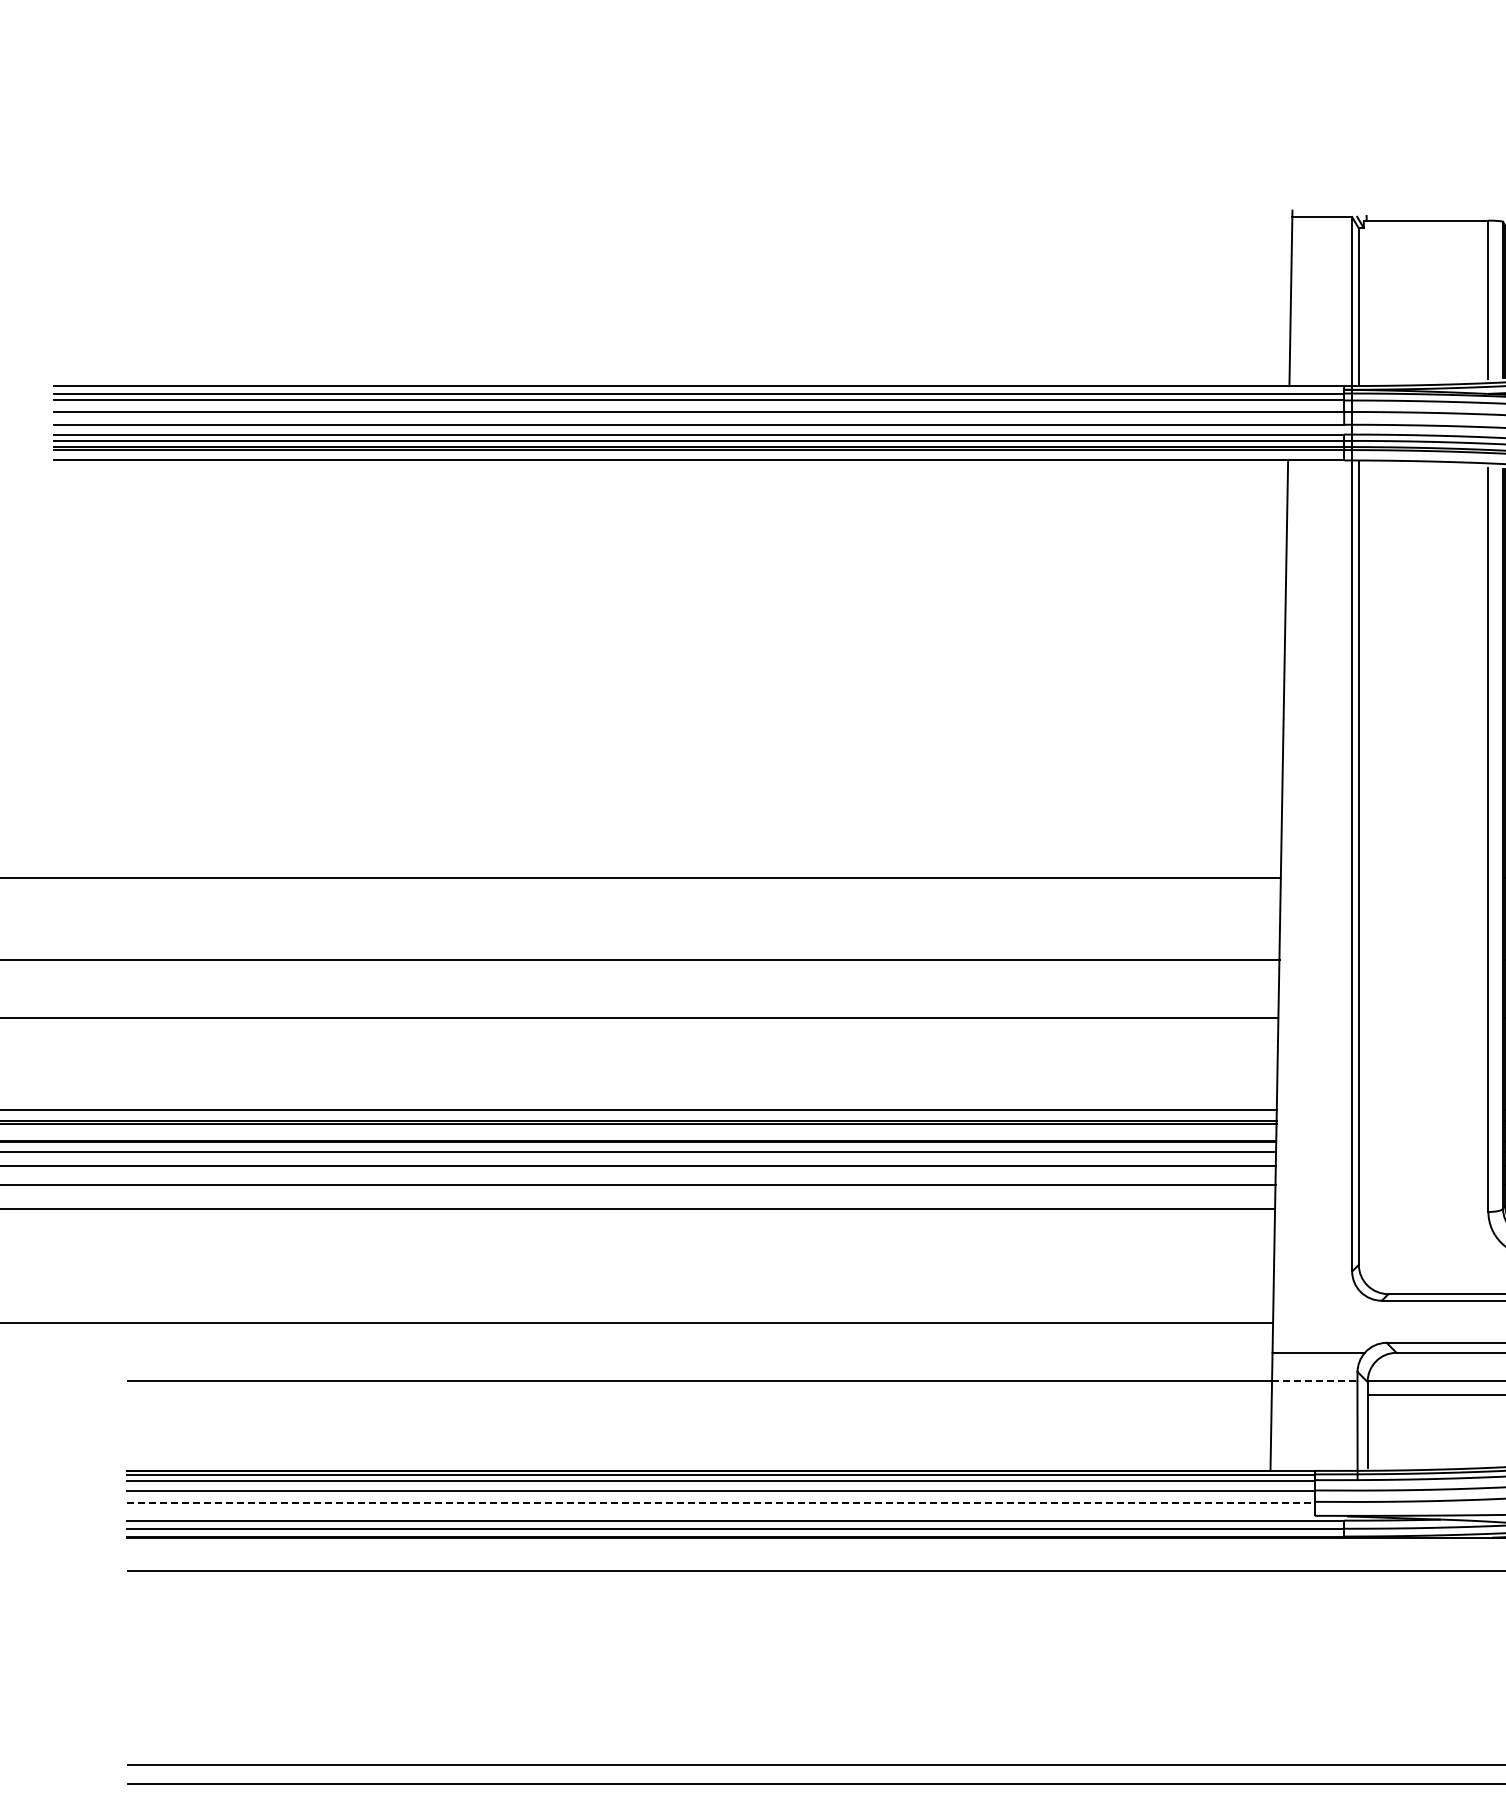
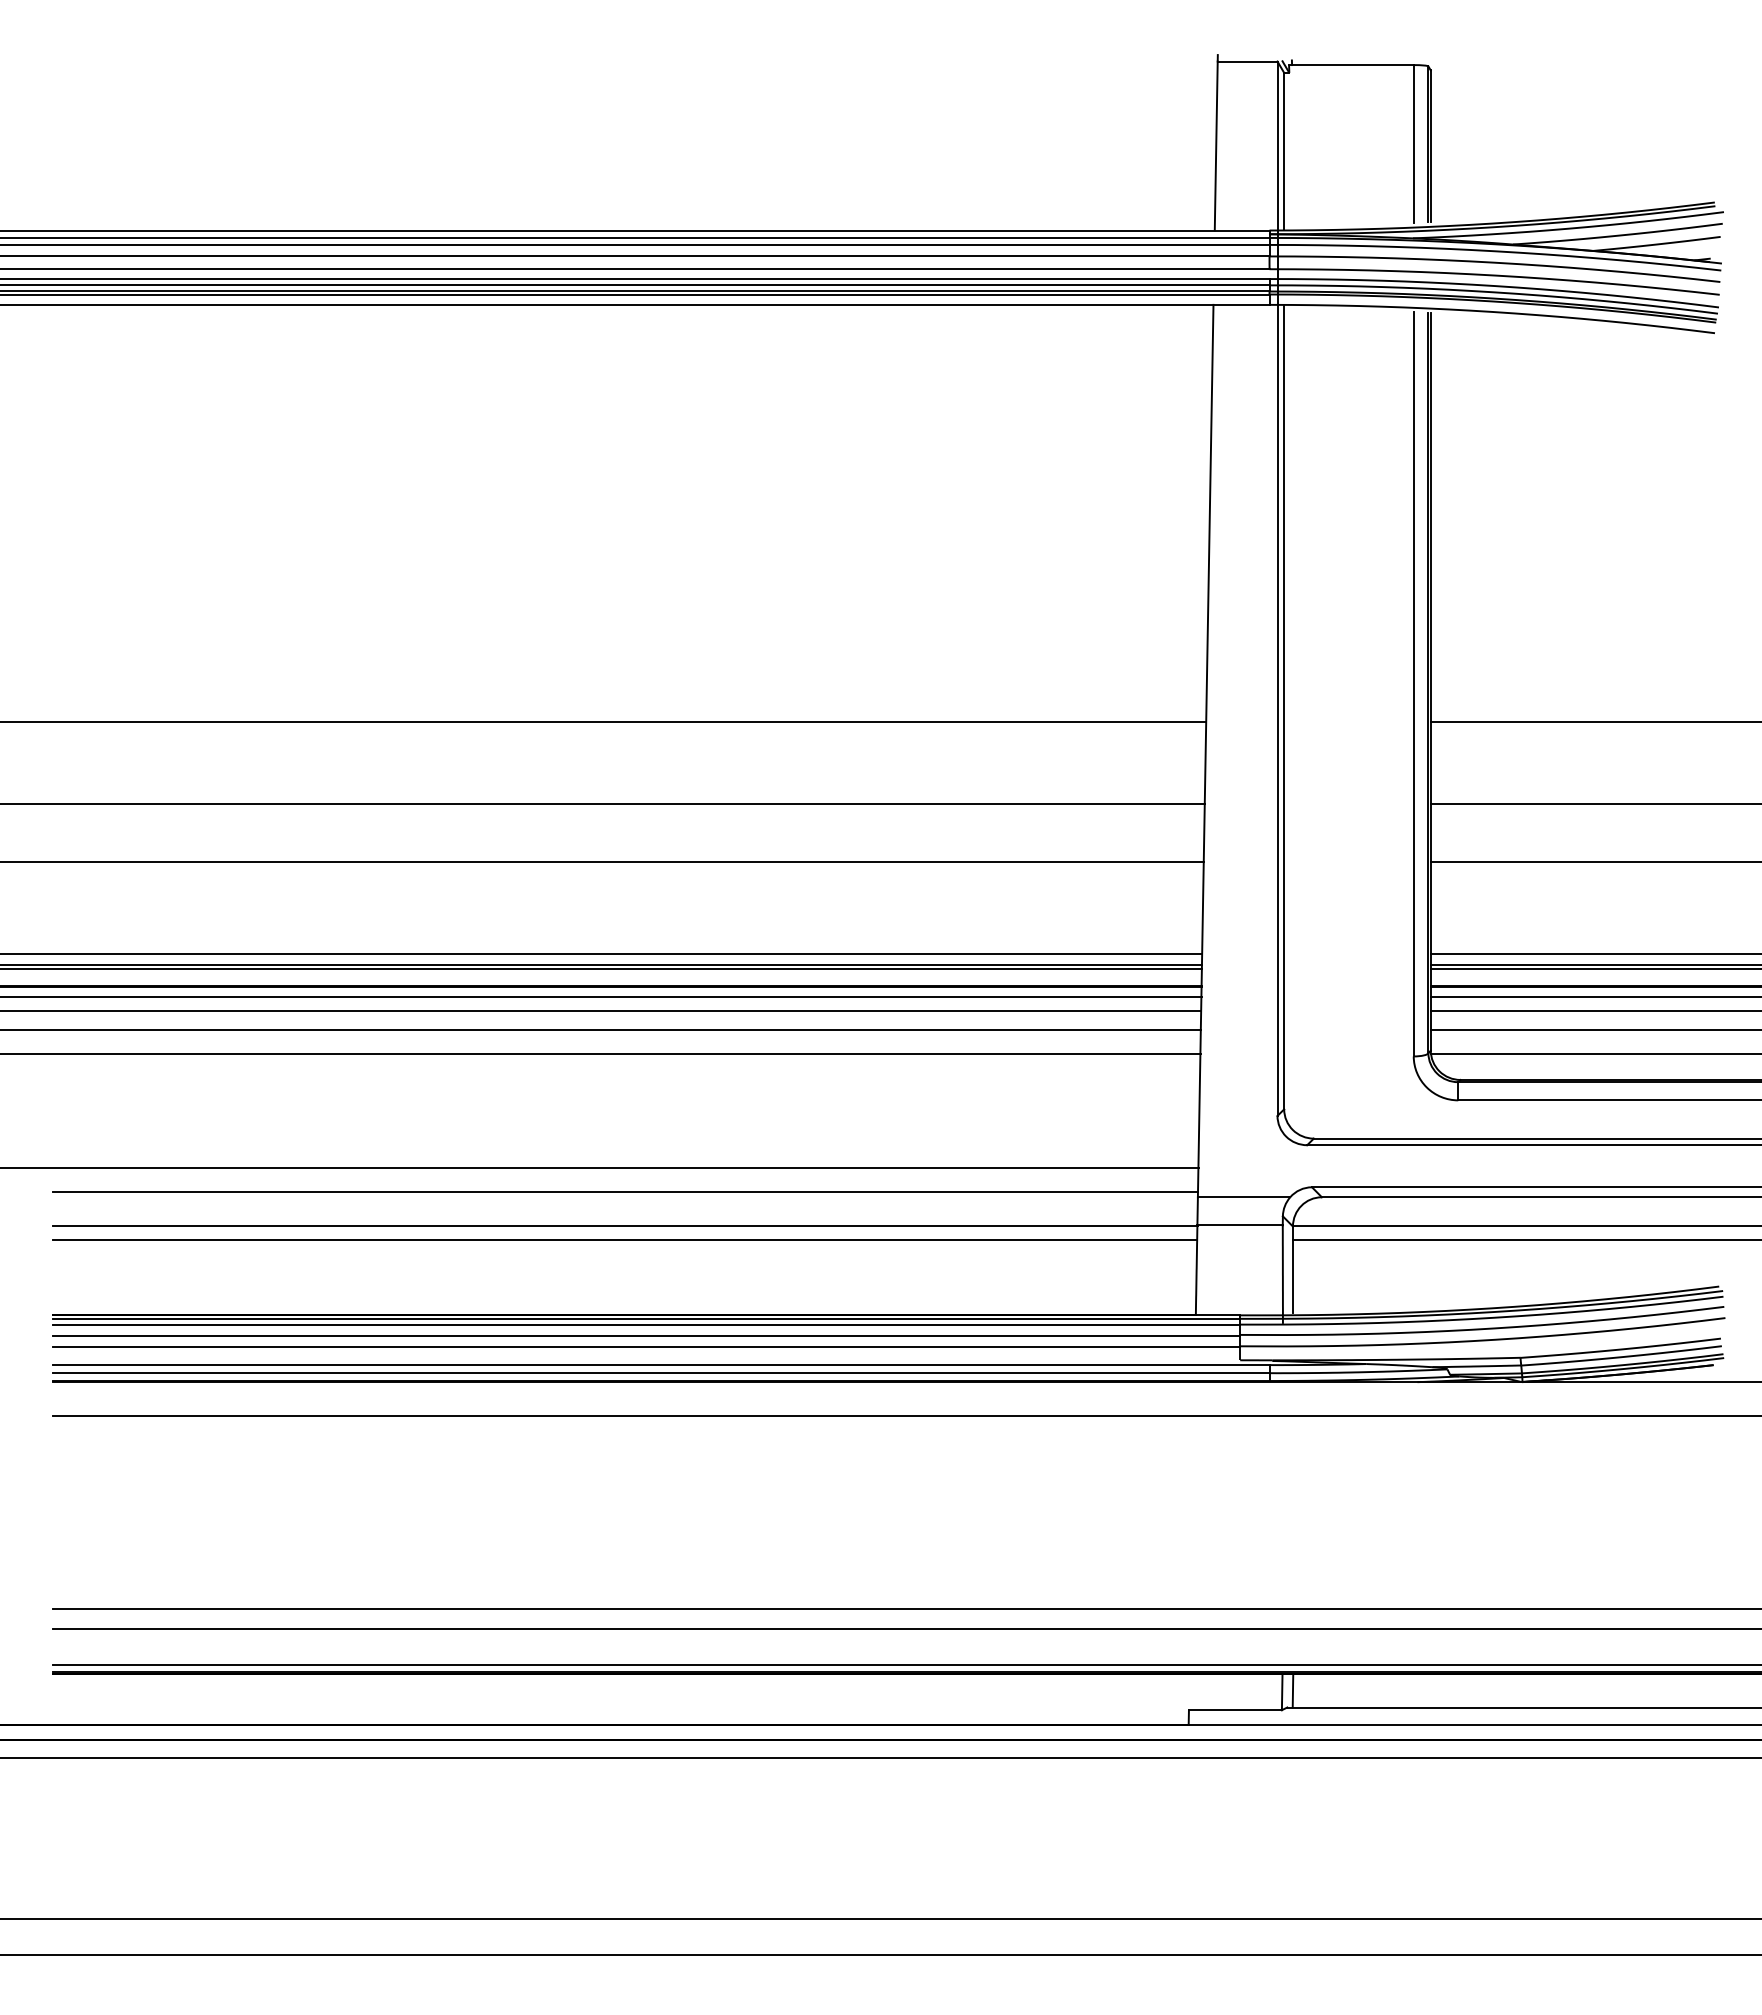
line: (700, 1348) -> (625, 1192), added
line: (1315, 1381) -> (1240, 1225), dashed -> solid
line: (699, 1395) -> (624, 1239), added
line: (721, 1503) -> (646, 1347), dashed -> solid

